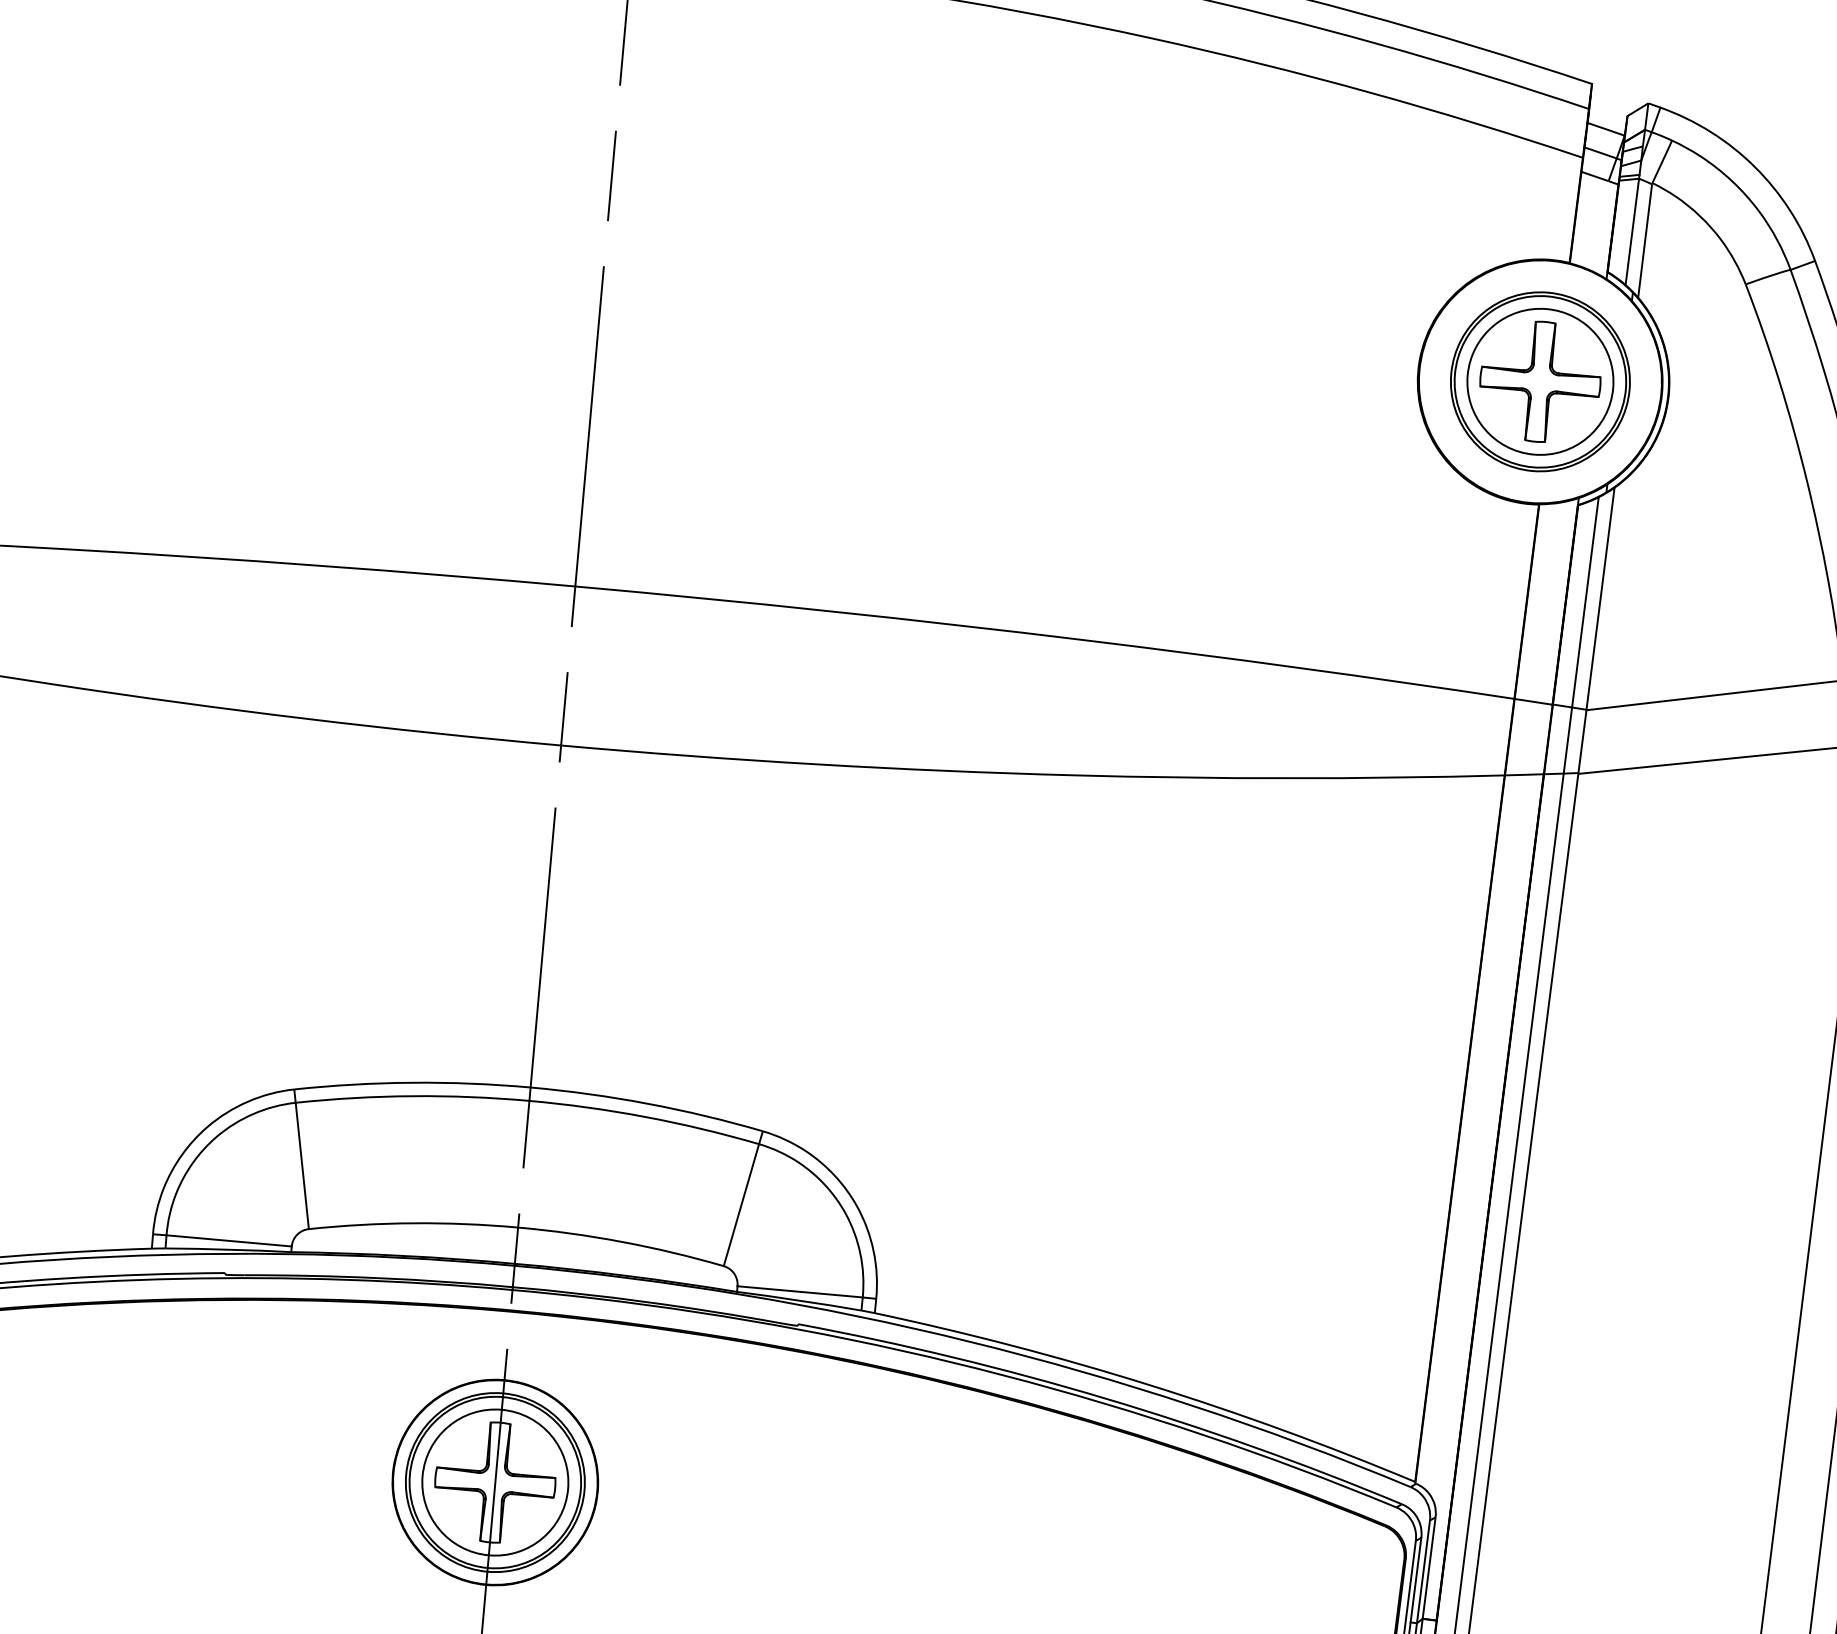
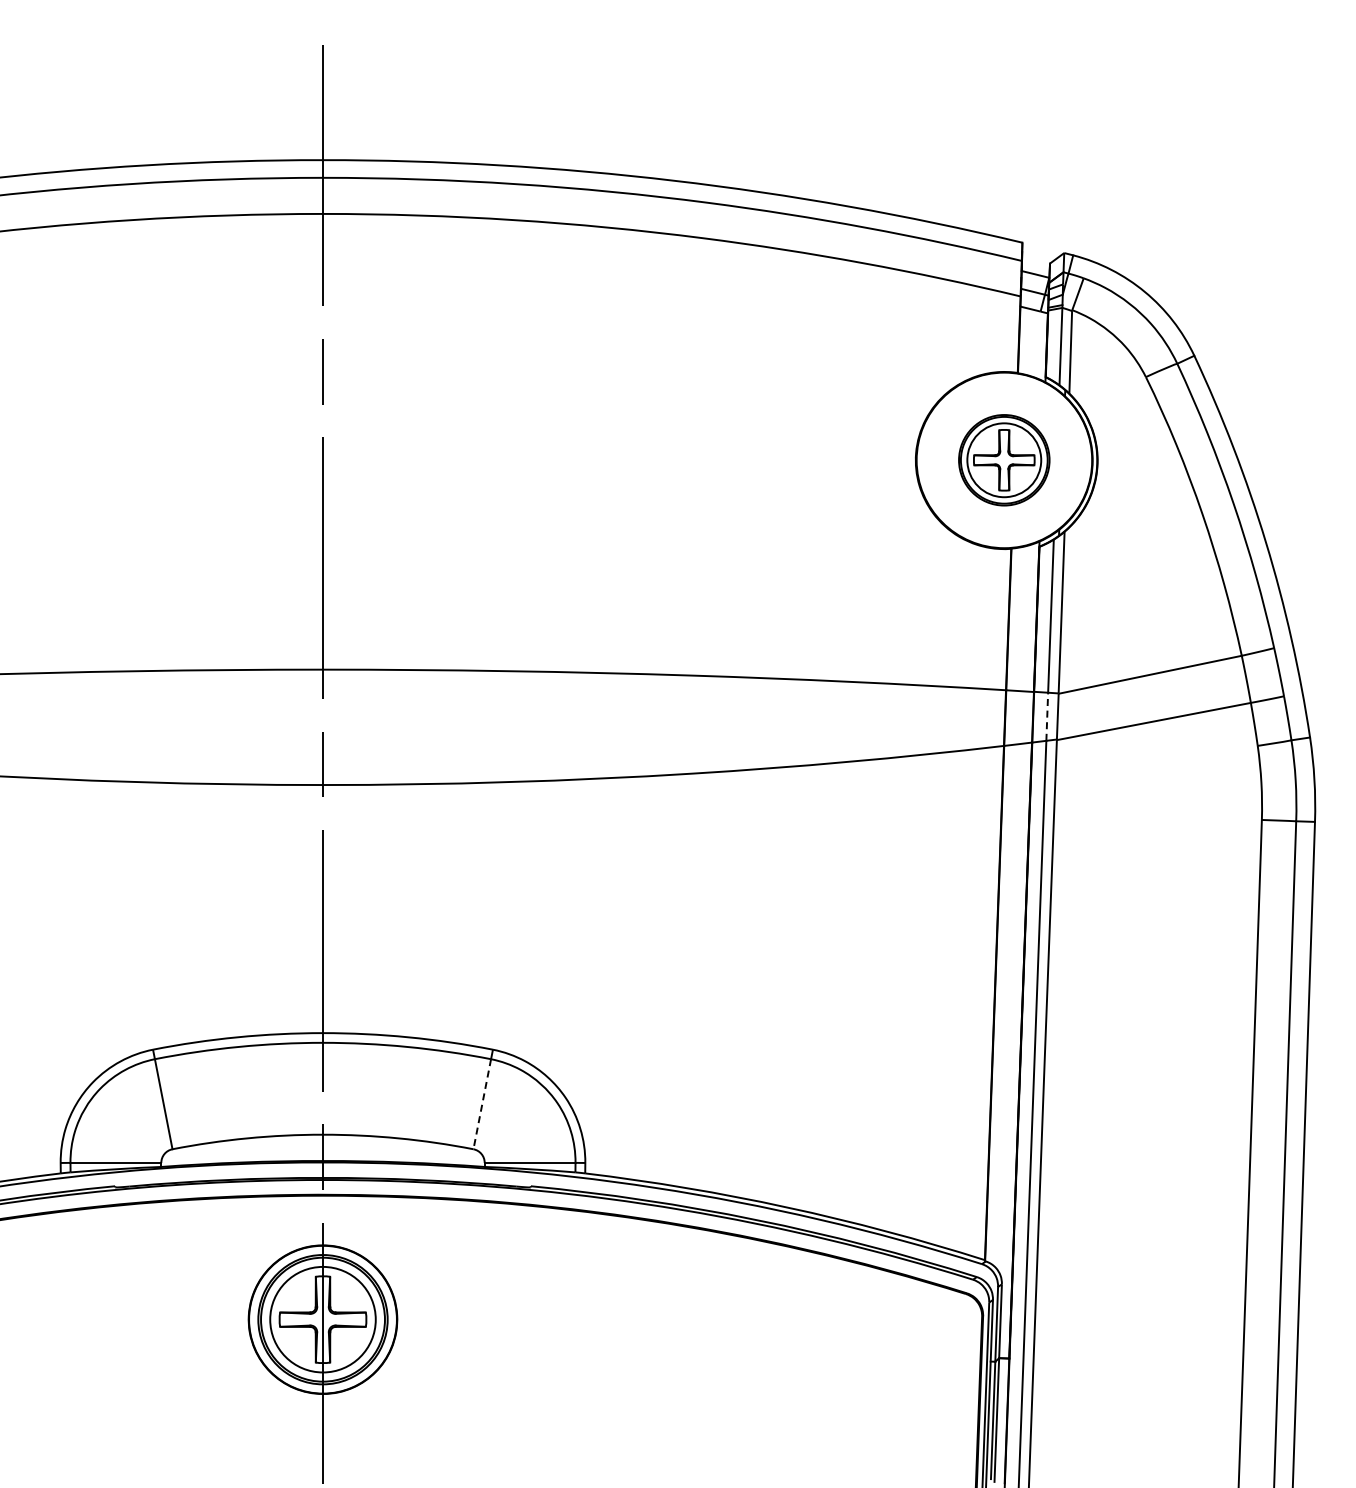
part: (1539, 380) -> (1003, 459), size x0.7
line: (1568, 740) -> (1047, 716), solid -> dashed
line: (741, 1205) -> (482, 1104), solid -> dashed

